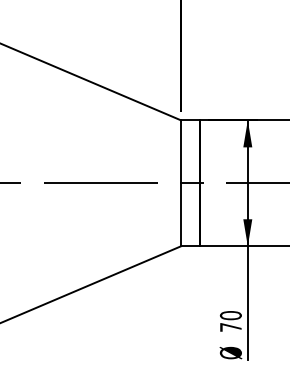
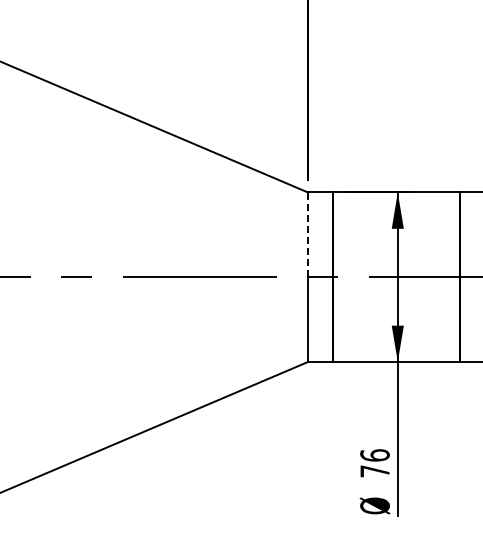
line: (181, 151) -> (308, 234), solid -> dashed
text: (230, 315) -> (374, 455), 70 -> 76

